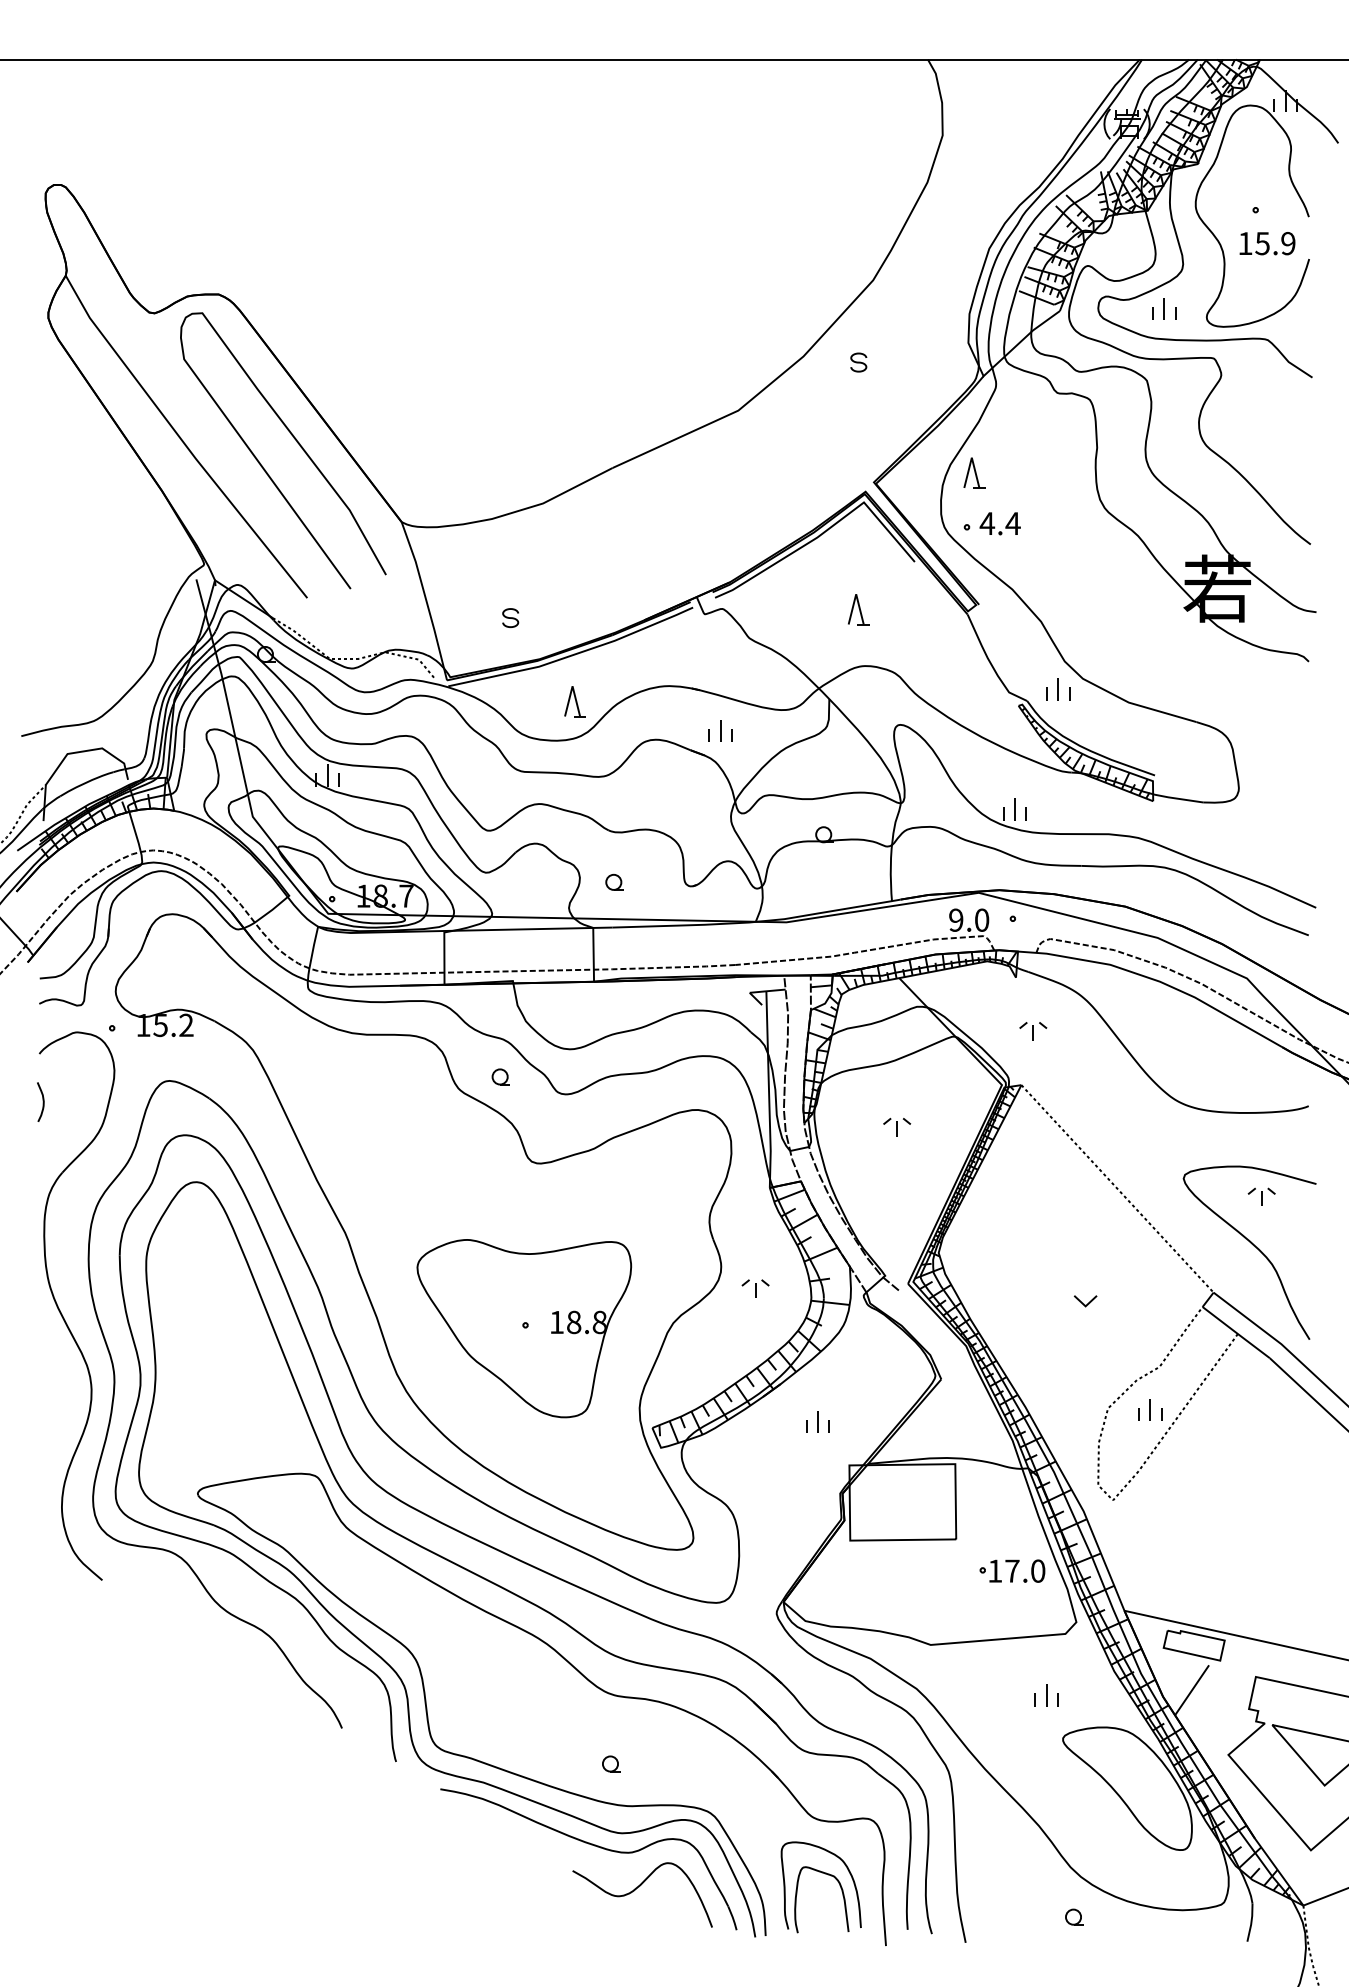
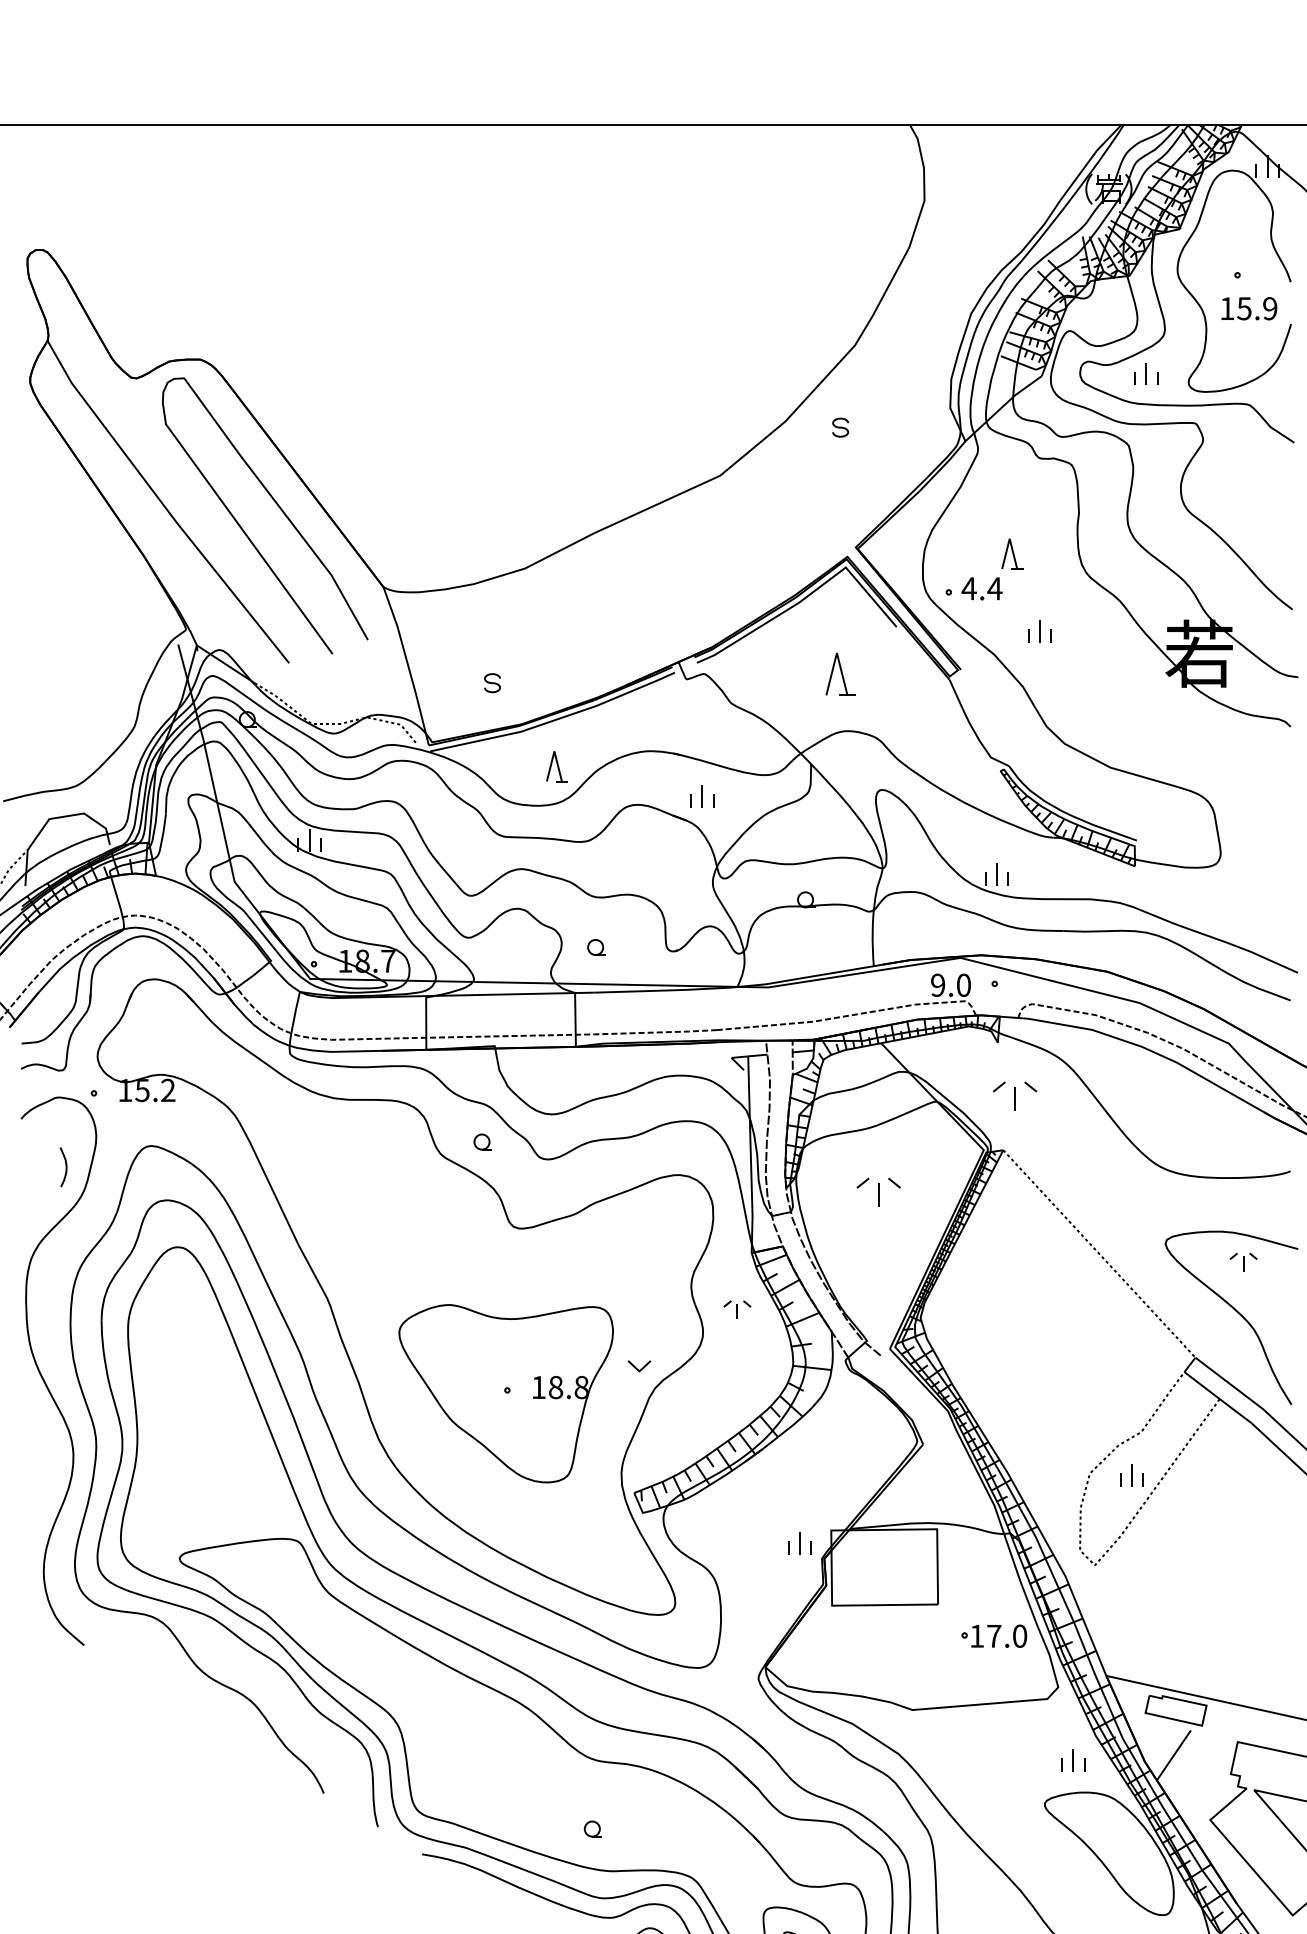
part: (974, 472) -> (1012, 553), moved
part: (858, 609) -> (840, 674), size x1.4
part: (1058, 689) -> (1040, 631), moved
part: (1033, 1031) -> (1015, 1096), size x1.6
curve: (42, 1101) -> (65, 1166), moved
part: (897, 1126) -> (879, 1191), size x1.6
part: (755, 1288) -> (737, 1309), moved
part: (1085, 1301) -> (639, 1366), moved
part: (817, 1421) -> (799, 1542), moved
part: (1046, 1695) -> (1073, 1760), moved

